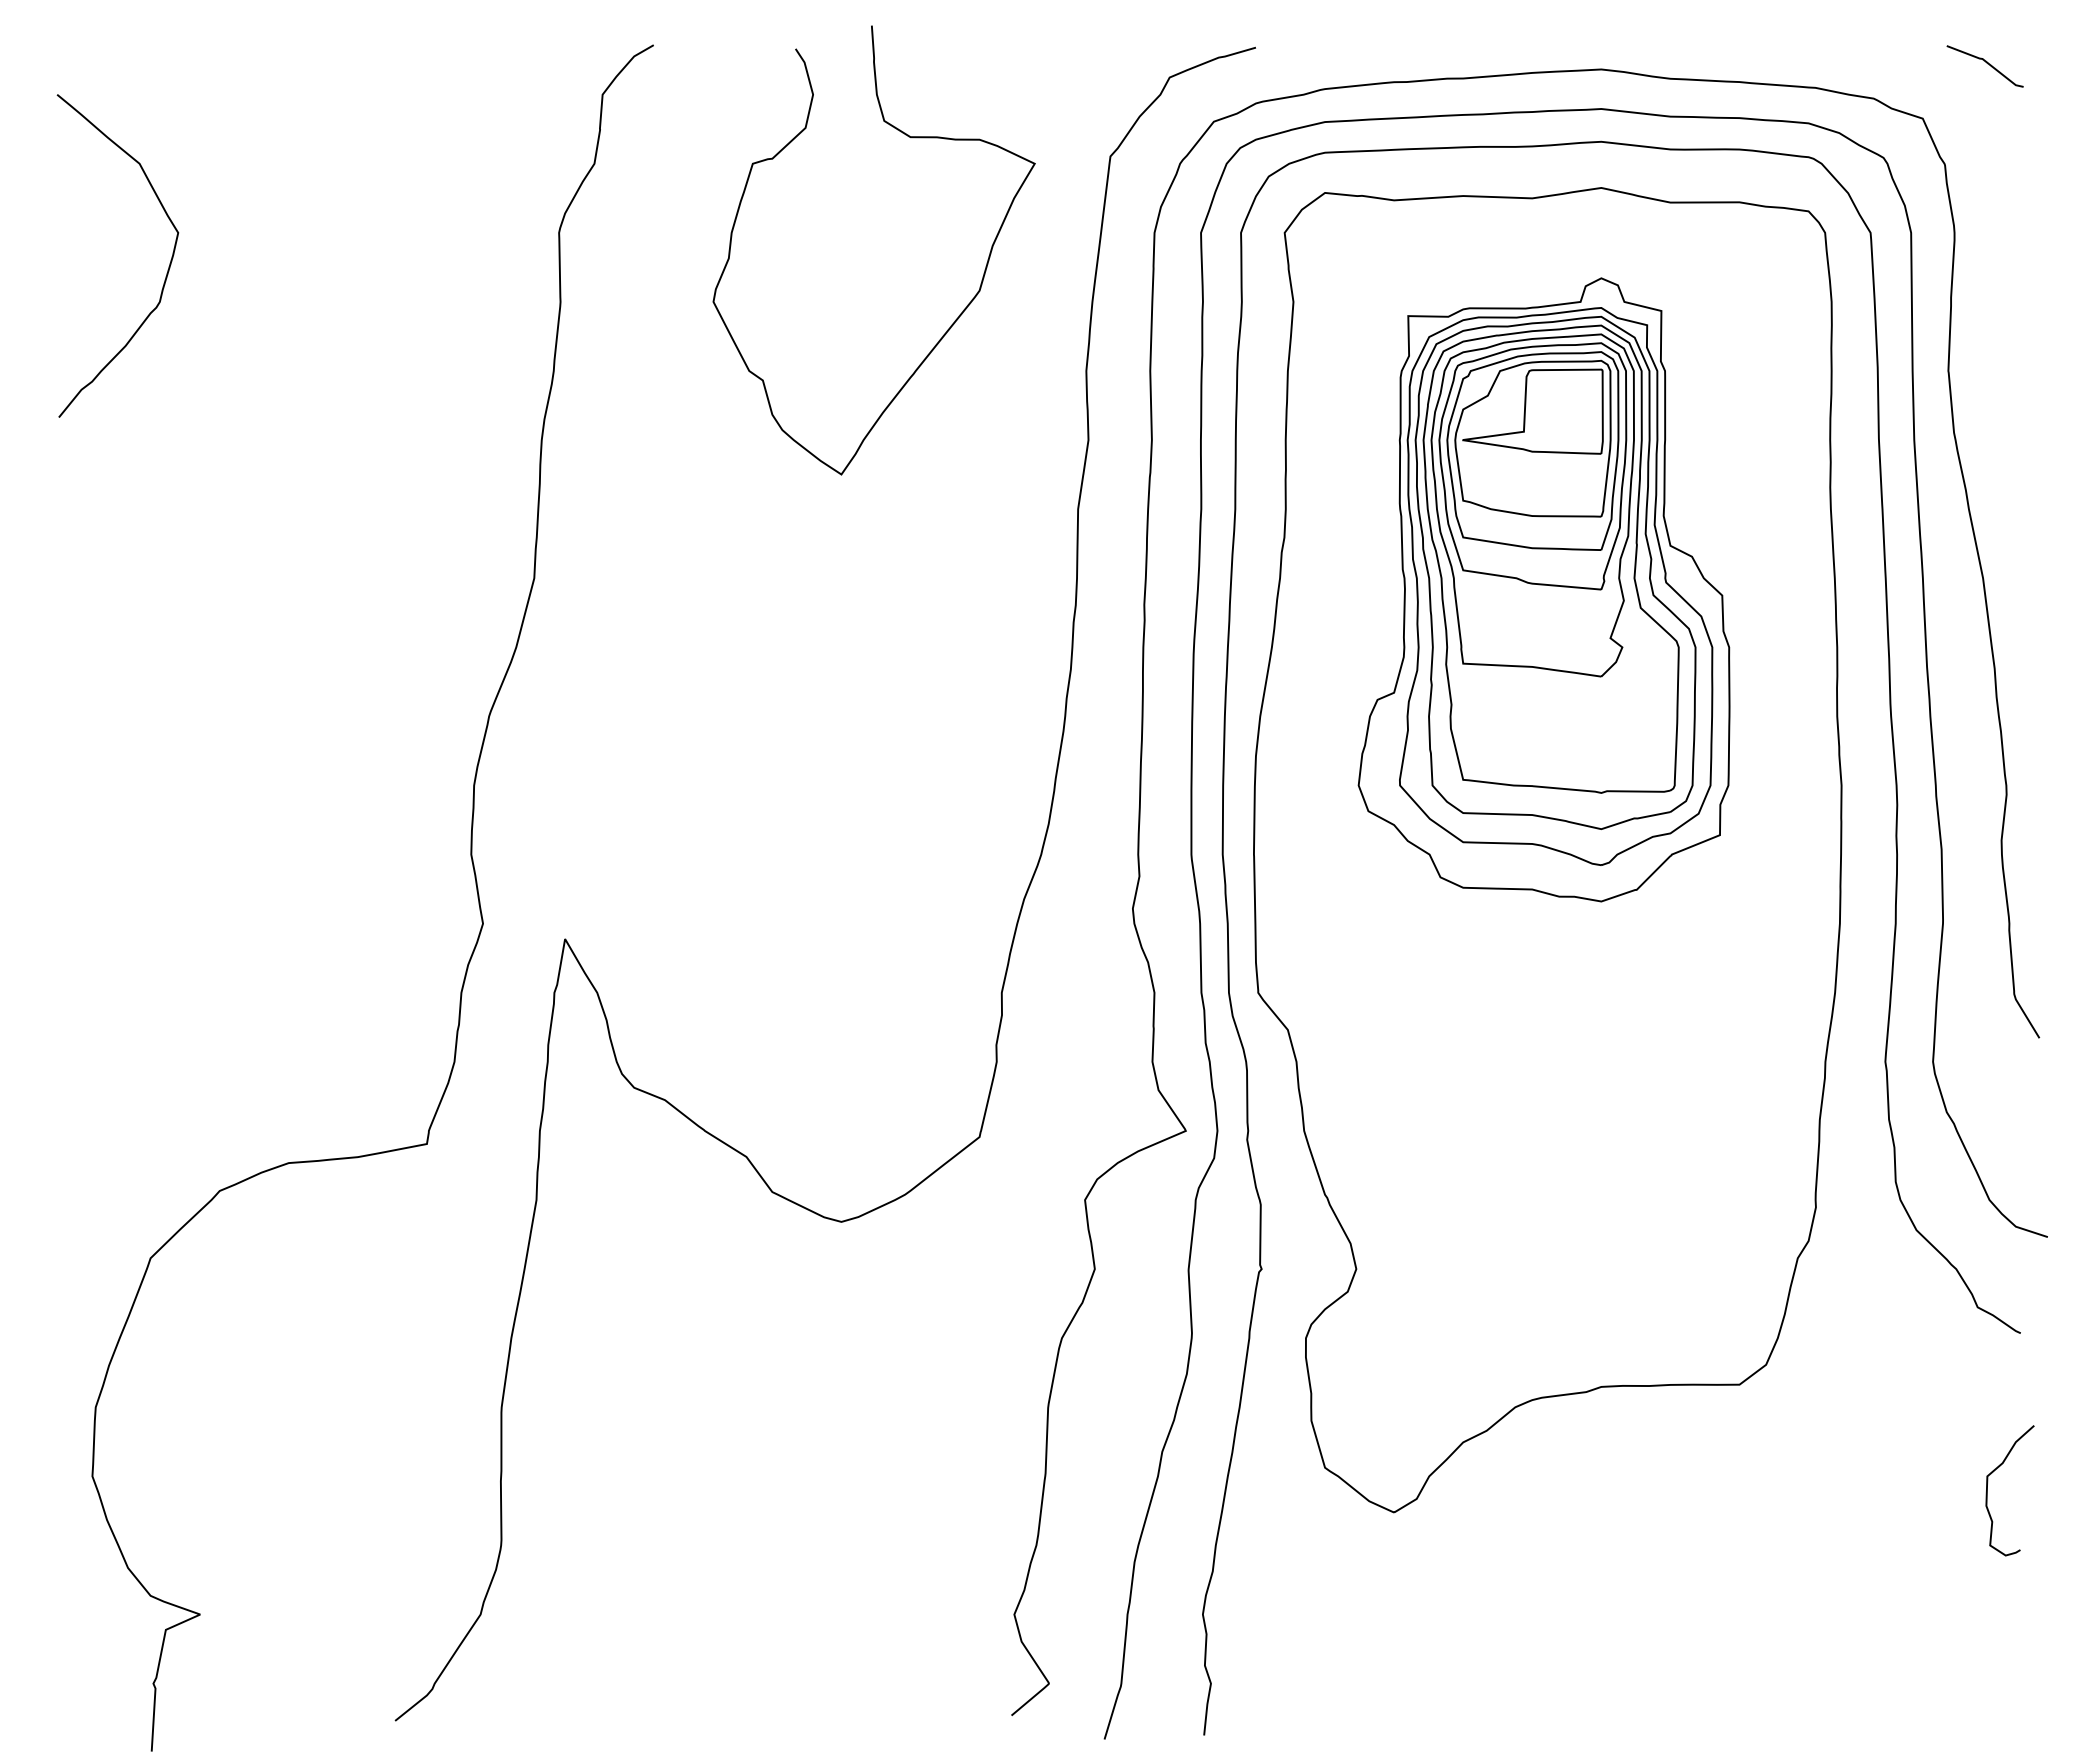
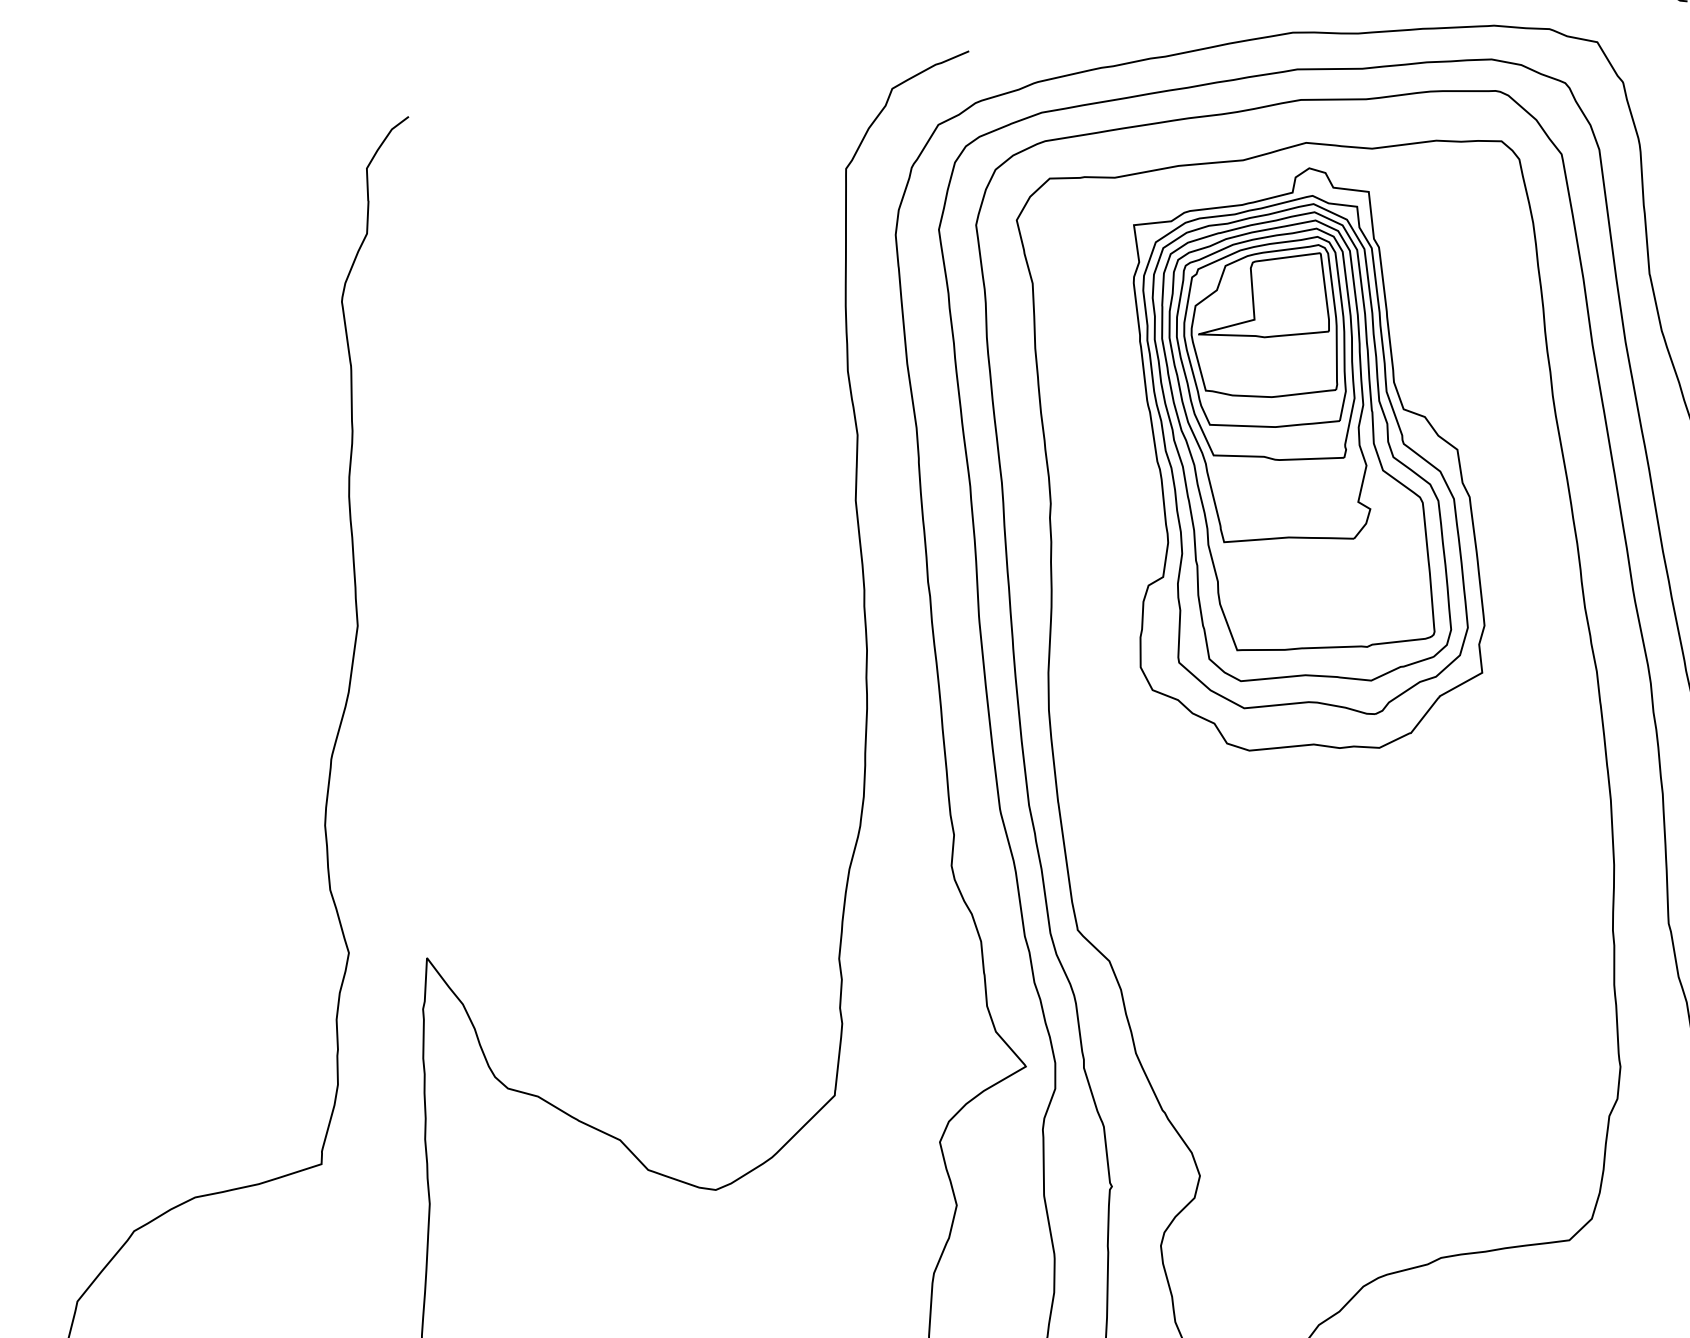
curve: (955, 319) -> (720, 337), removed
part: (1543, 589) -> (1290, 464), moved

